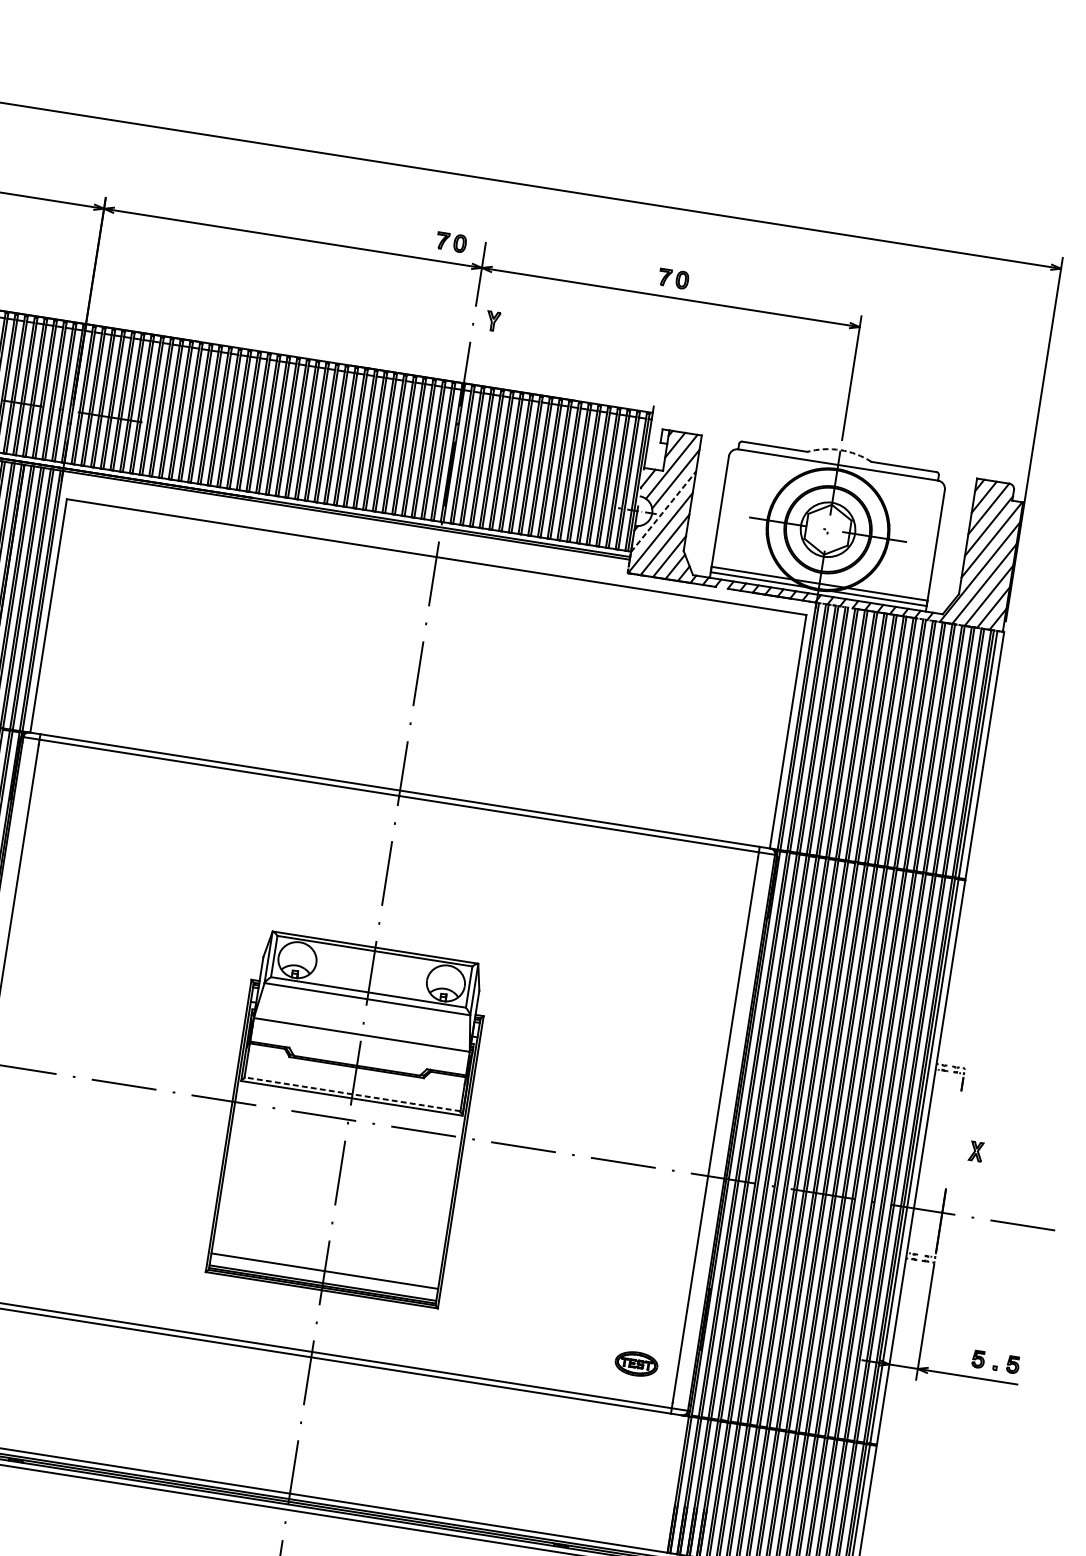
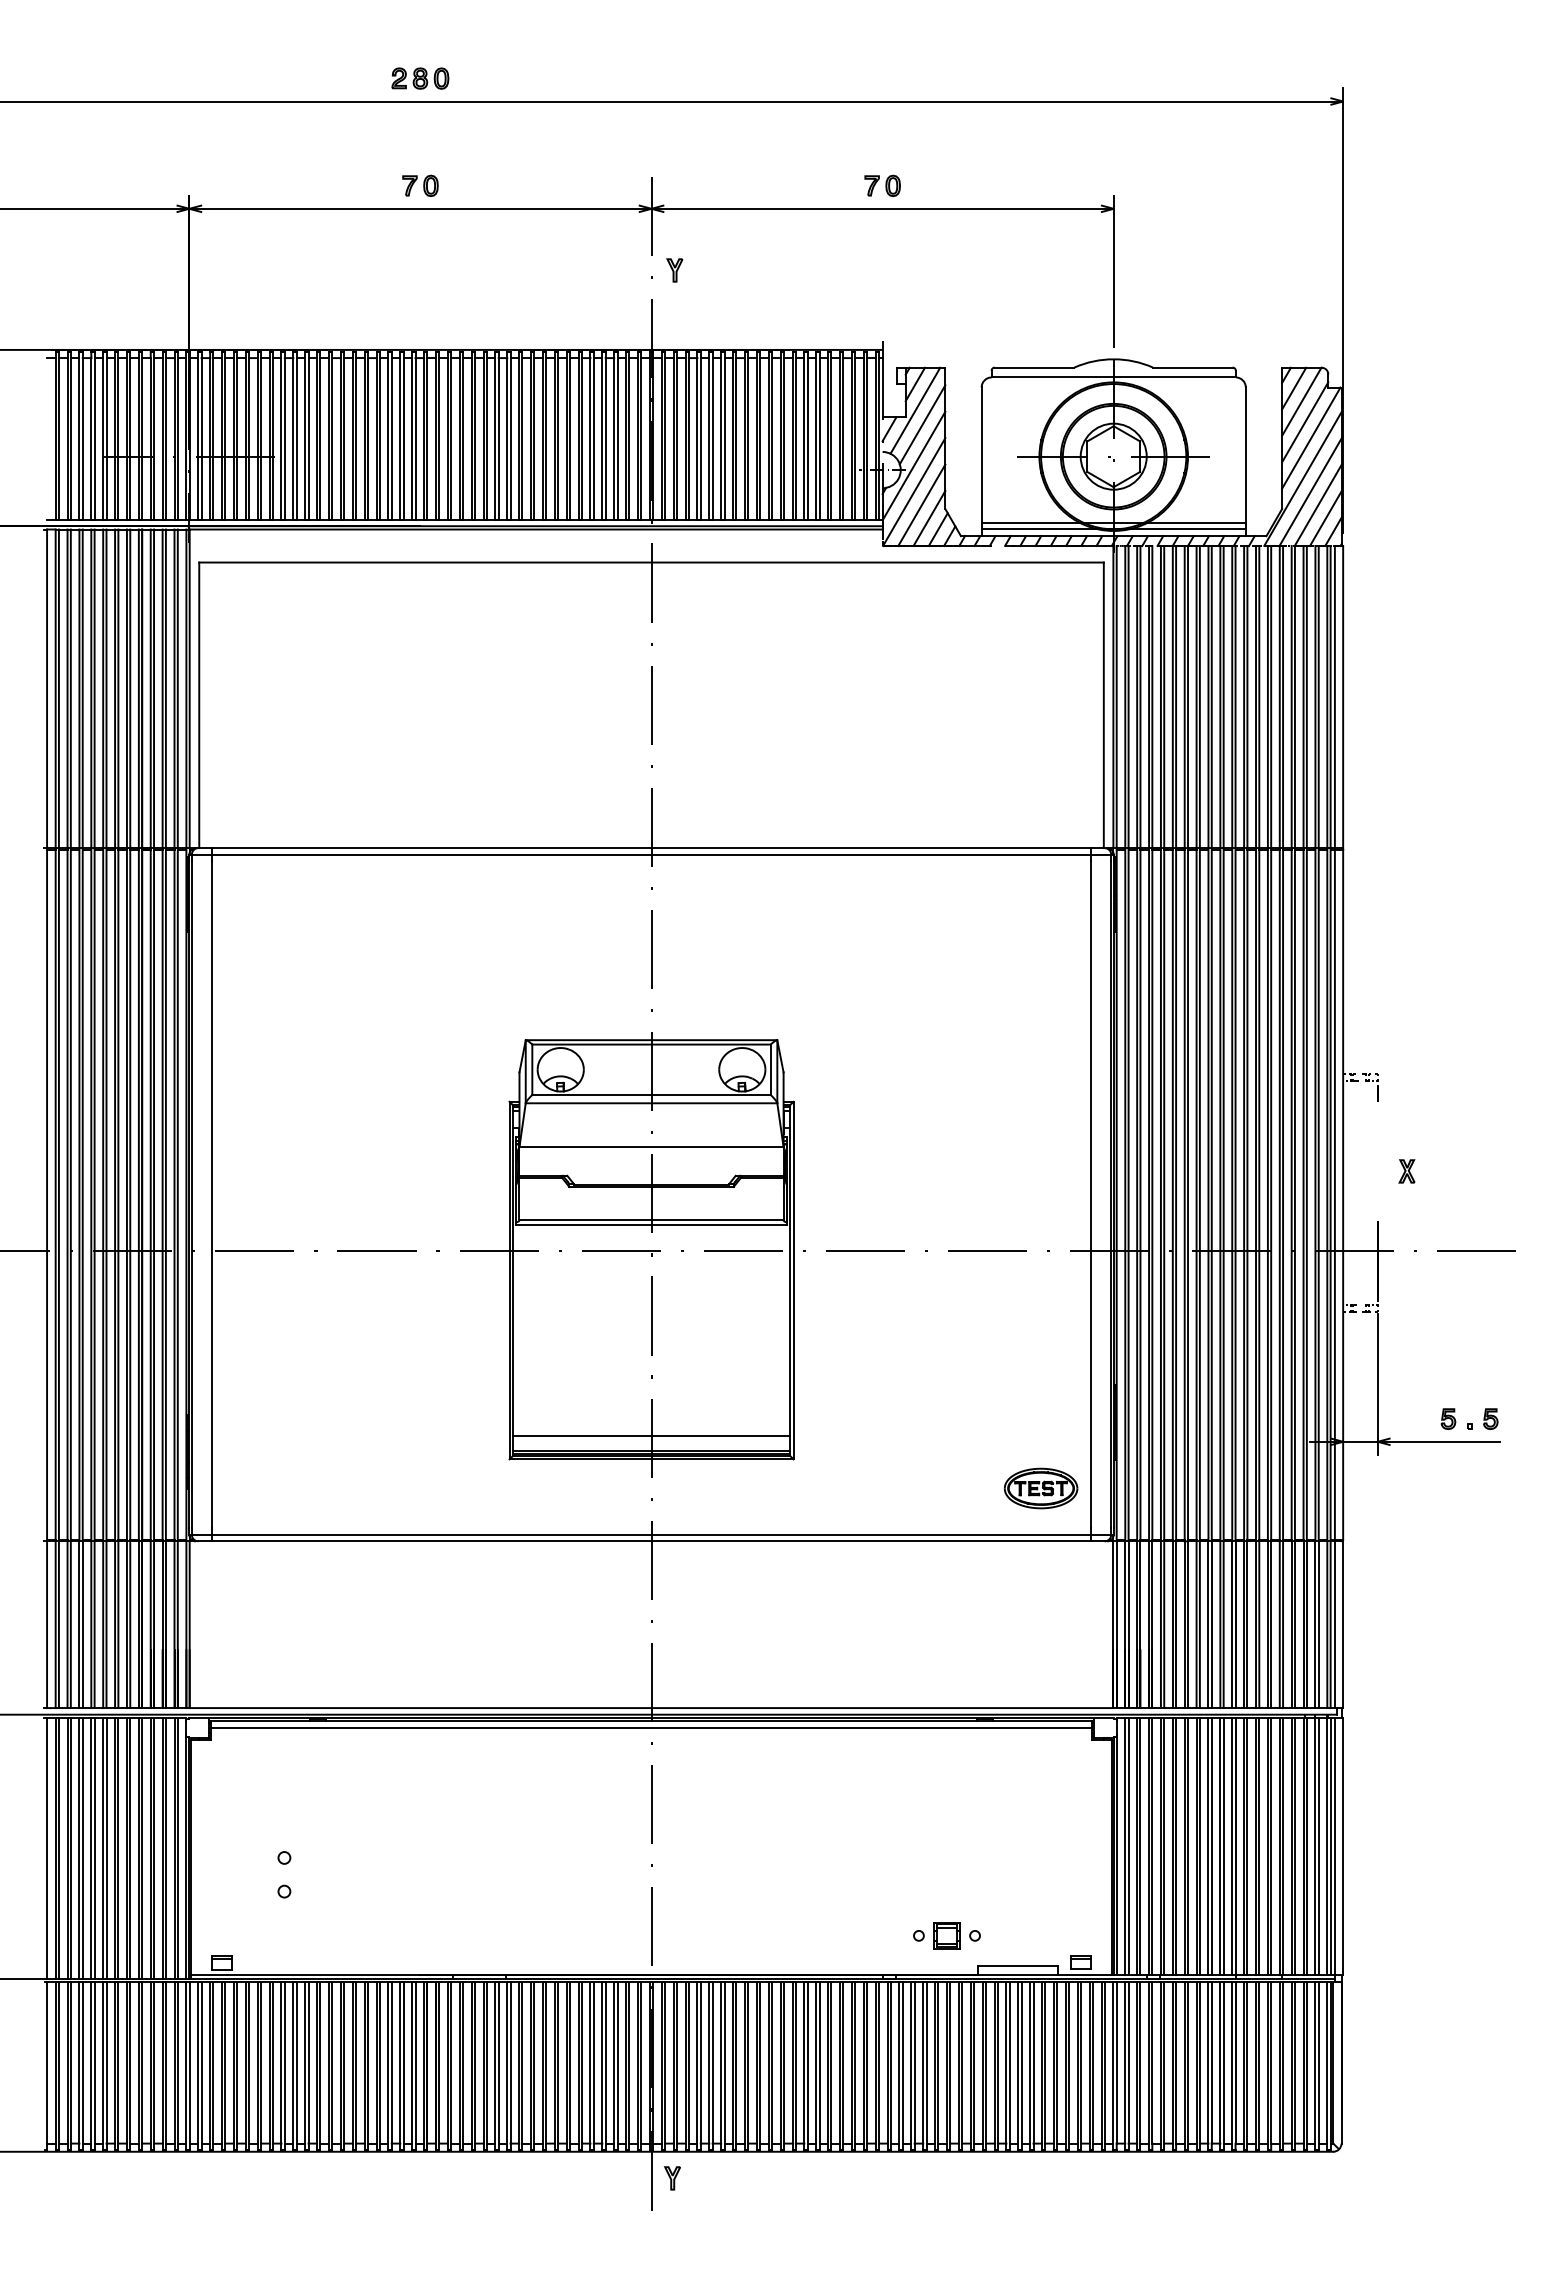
part: (309, 131) -> (420, 78), added
part: (451, 241) -> (420, 185), moved
arc: (840, 450) -> (1113, 359), dashed -> solid
line: (663, 512) -> (913, 466), dashed -> solid
line: (352, 1094) -> (651, 1219), dashed -> solid
part: (636, 1363) -> (1040, 1488), size x1.43

